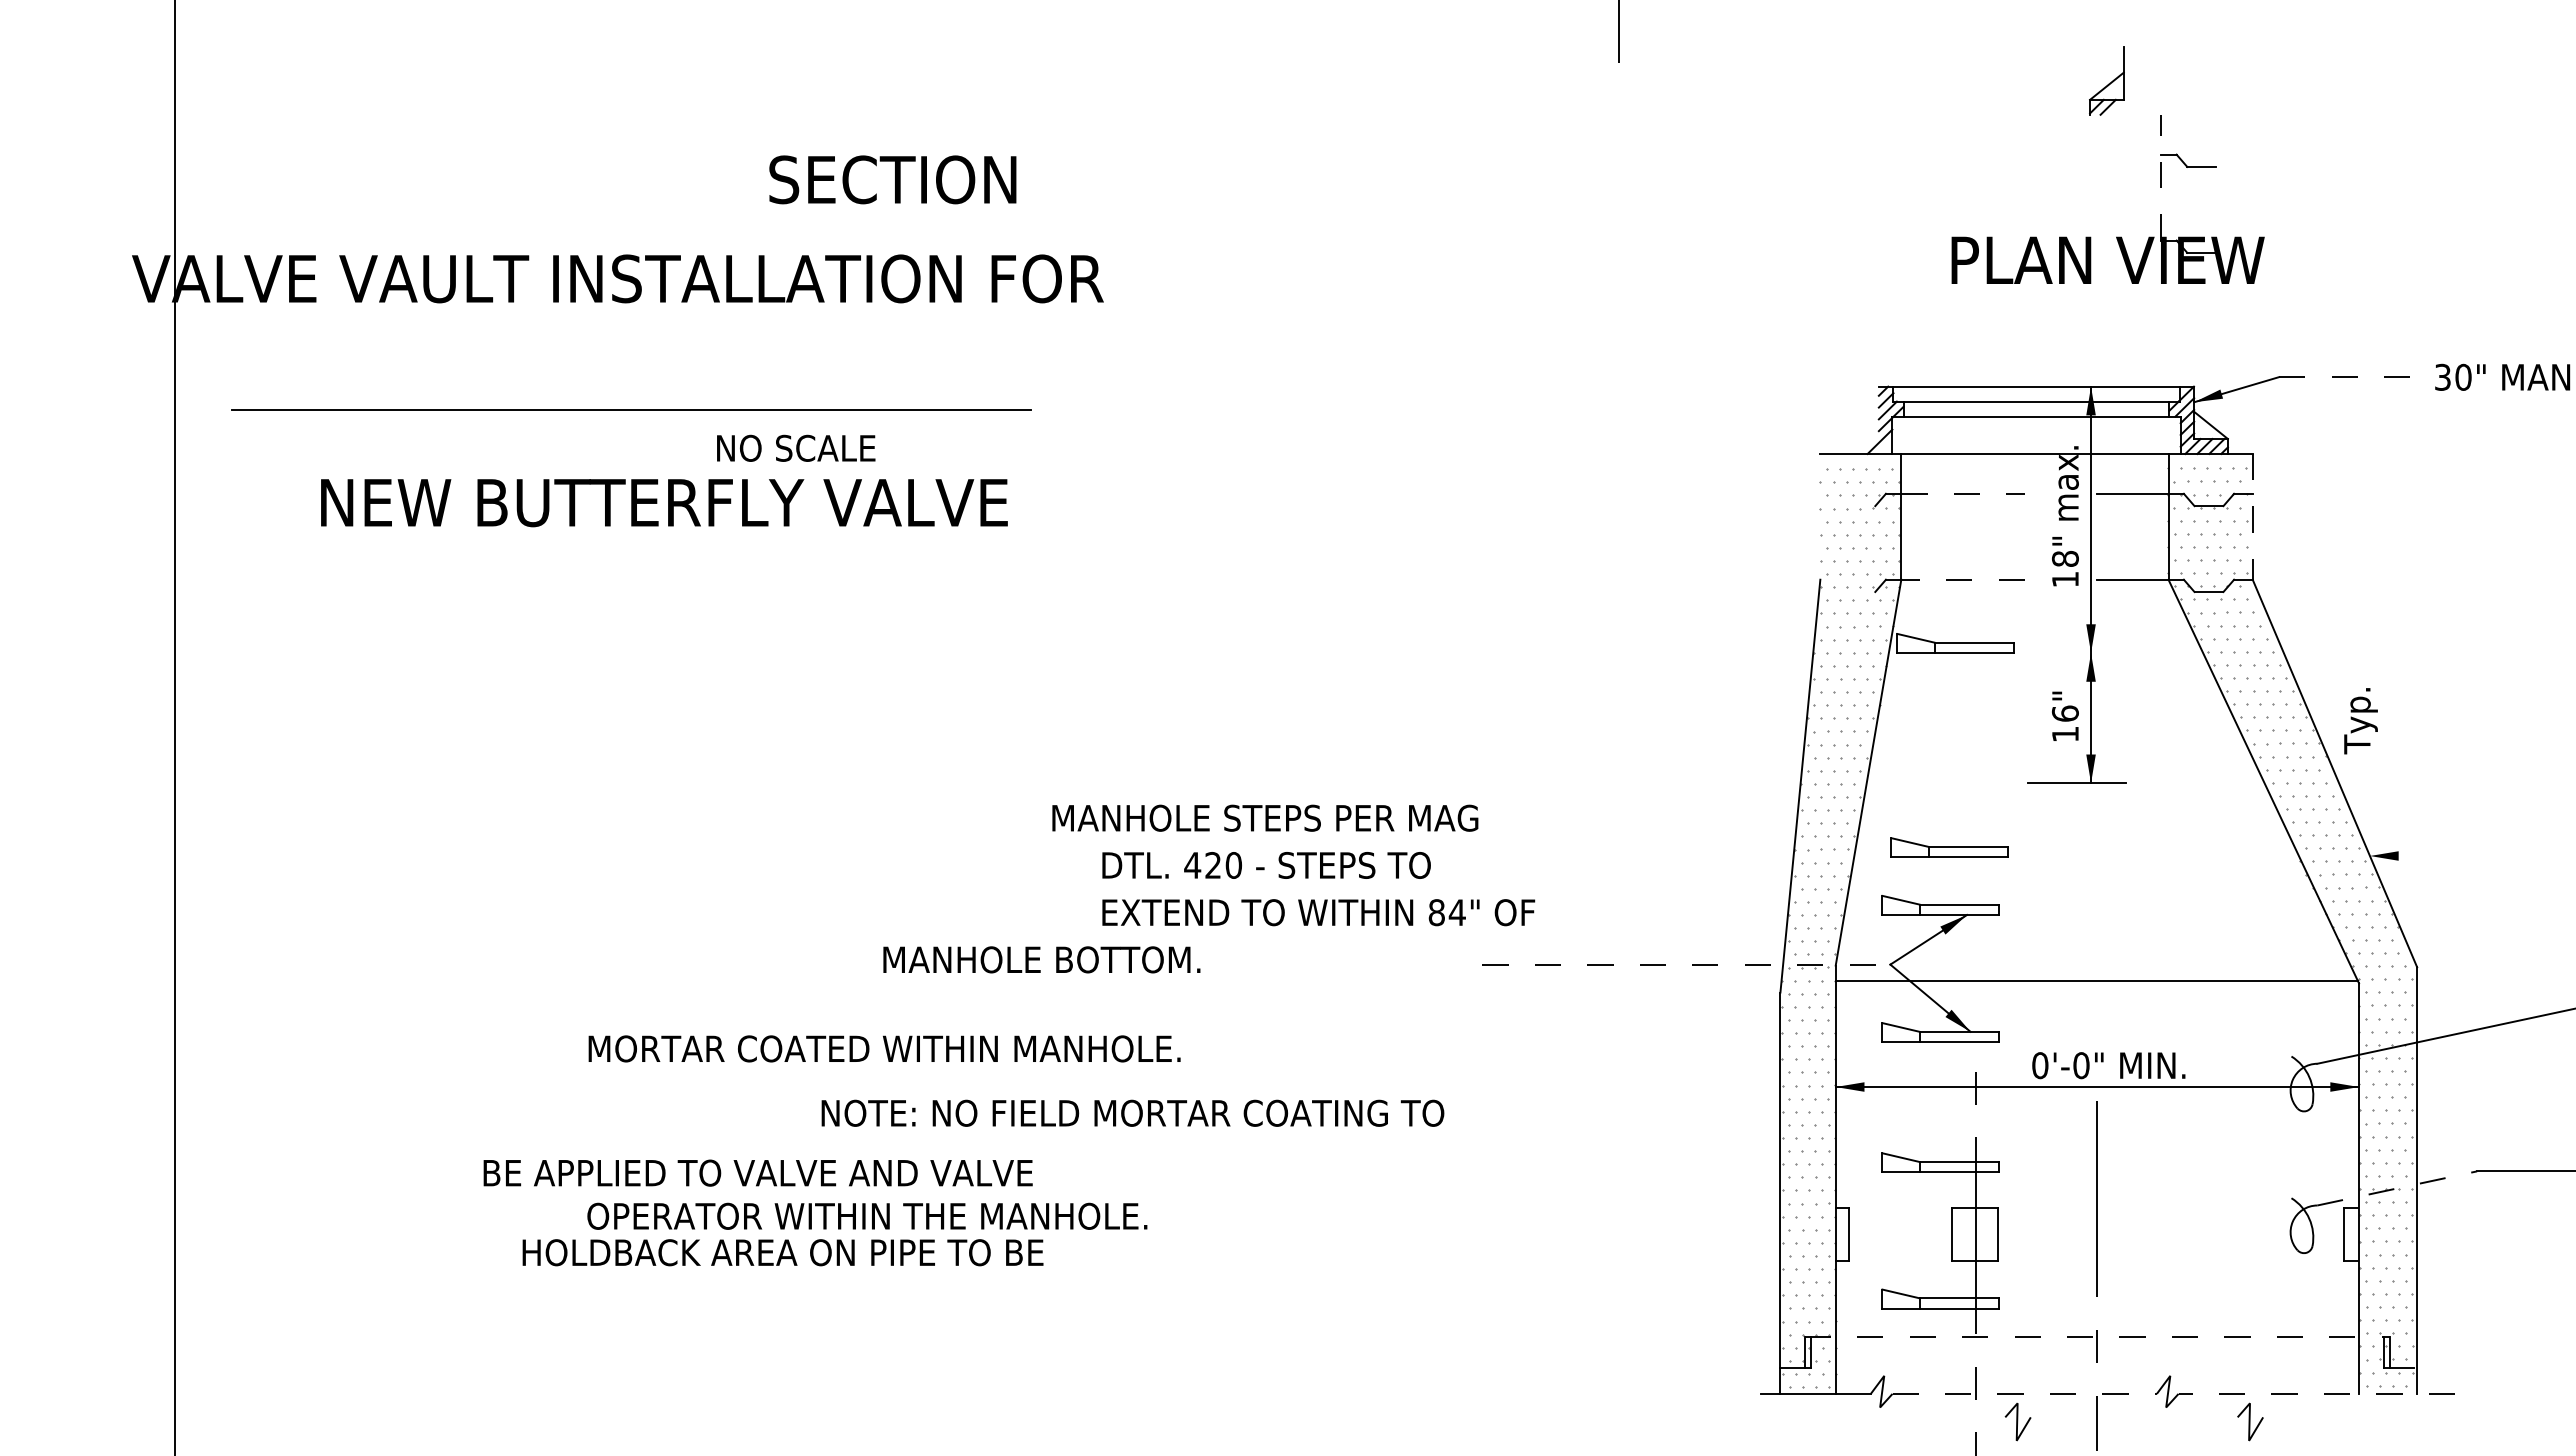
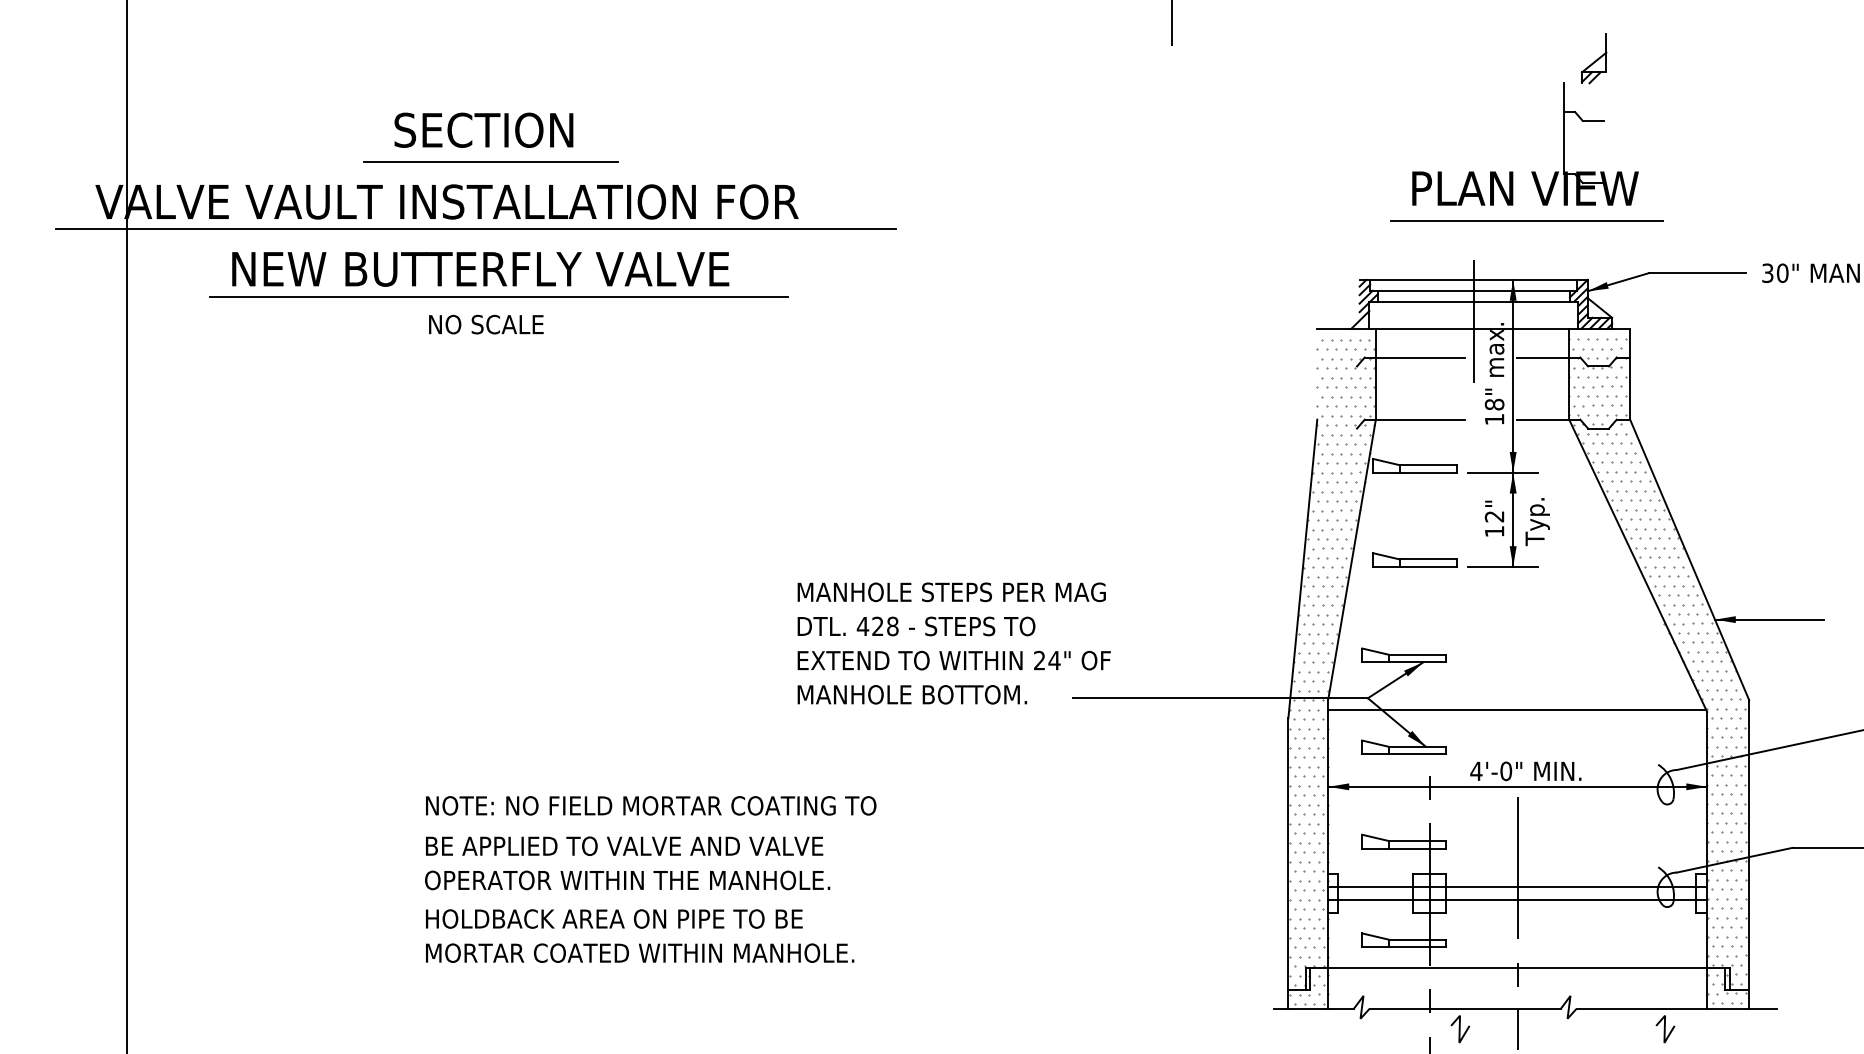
part: (2106, 80) -> (1593, 58), moved
line: (2161, 177) -> (1564, 128), dashed -> solid
text: (892, 179) -> (483, 130), moved
line: (678, 223) -> (490, 161), added
line: (2110, 305) -> (1527, 221), added
line: (657, 315) -> (475, 228), added
line: (2345, 377) -> (1697, 273), dashed -> solid
line: (631, 409) -> (498, 296), moved
line: (2036, 443) -> (1473, 321), added
text: (796, 447) -> (486, 324), moved
line: (1963, 493) -> (1420, 357), dashed -> solid
text: (664, 503) -> (480, 269), moved
line: (2252, 516) -> (1630, 373), dashed -> solid
line: (1963, 579) -> (1420, 419), dashed -> solid
line: (2076, 653) -> (1502, 473), added
text: (2065, 713) -> (1494, 516), 16" -> 12"
text: (2360, 721) -> (1537, 522), moved
text: (1265, 817) -> (951, 591), moved
part: (1949, 847) -> (1415, 559), moved
line: (2444, 856) -> (1768, 619), added
text: (1233, 865) -> (892, 626), 420 -> 428
text: (1436, 912) -> (1039, 660), 84" -> 24"
text: (1041, 959) -> (912, 694), moved
line: (1686, 964) -> (1220, 698), dashed -> solid
text: (884, 1048) -> (639, 952), moved
text: (2039, 1065) -> (1475, 771), 0'-0" -> 4'-0"
text: (1132, 1112) -> (650, 805), moved
text: (757, 1172) -> (624, 845), moved
line: (2397, 1188) -> (1734, 860), dashed -> solid
line: (2096, 1225) -> (1517, 887), added
line: (2096, 1243) -> (1517, 900), added
text: (782, 1252) -> (613, 918), moved
line: (2097, 1337) -> (1517, 968), dashed -> solid
line: (2025, 1393) -> (1465, 1008), dashed -> solid
line: (2316, 1393) -> (1676, 1008), dashed -> solid
line: (2250, 1421) -> (1665, 1028), moved

